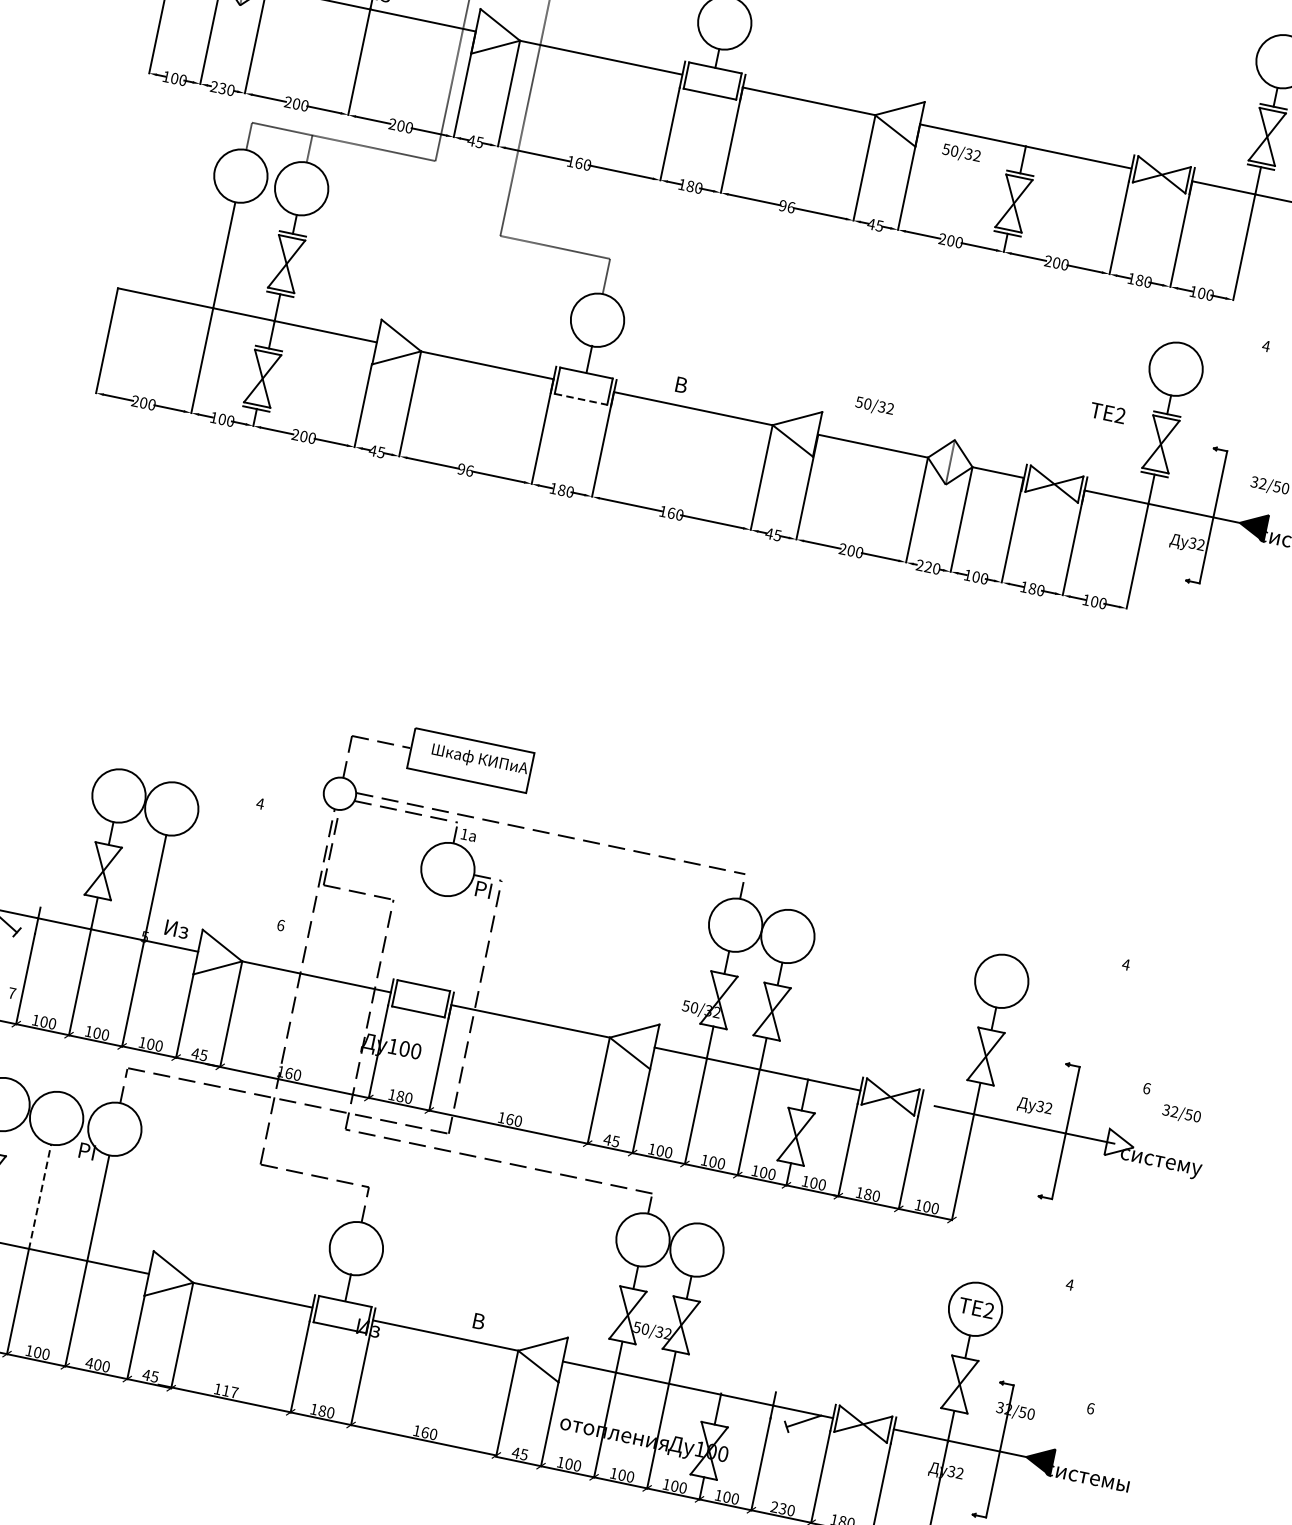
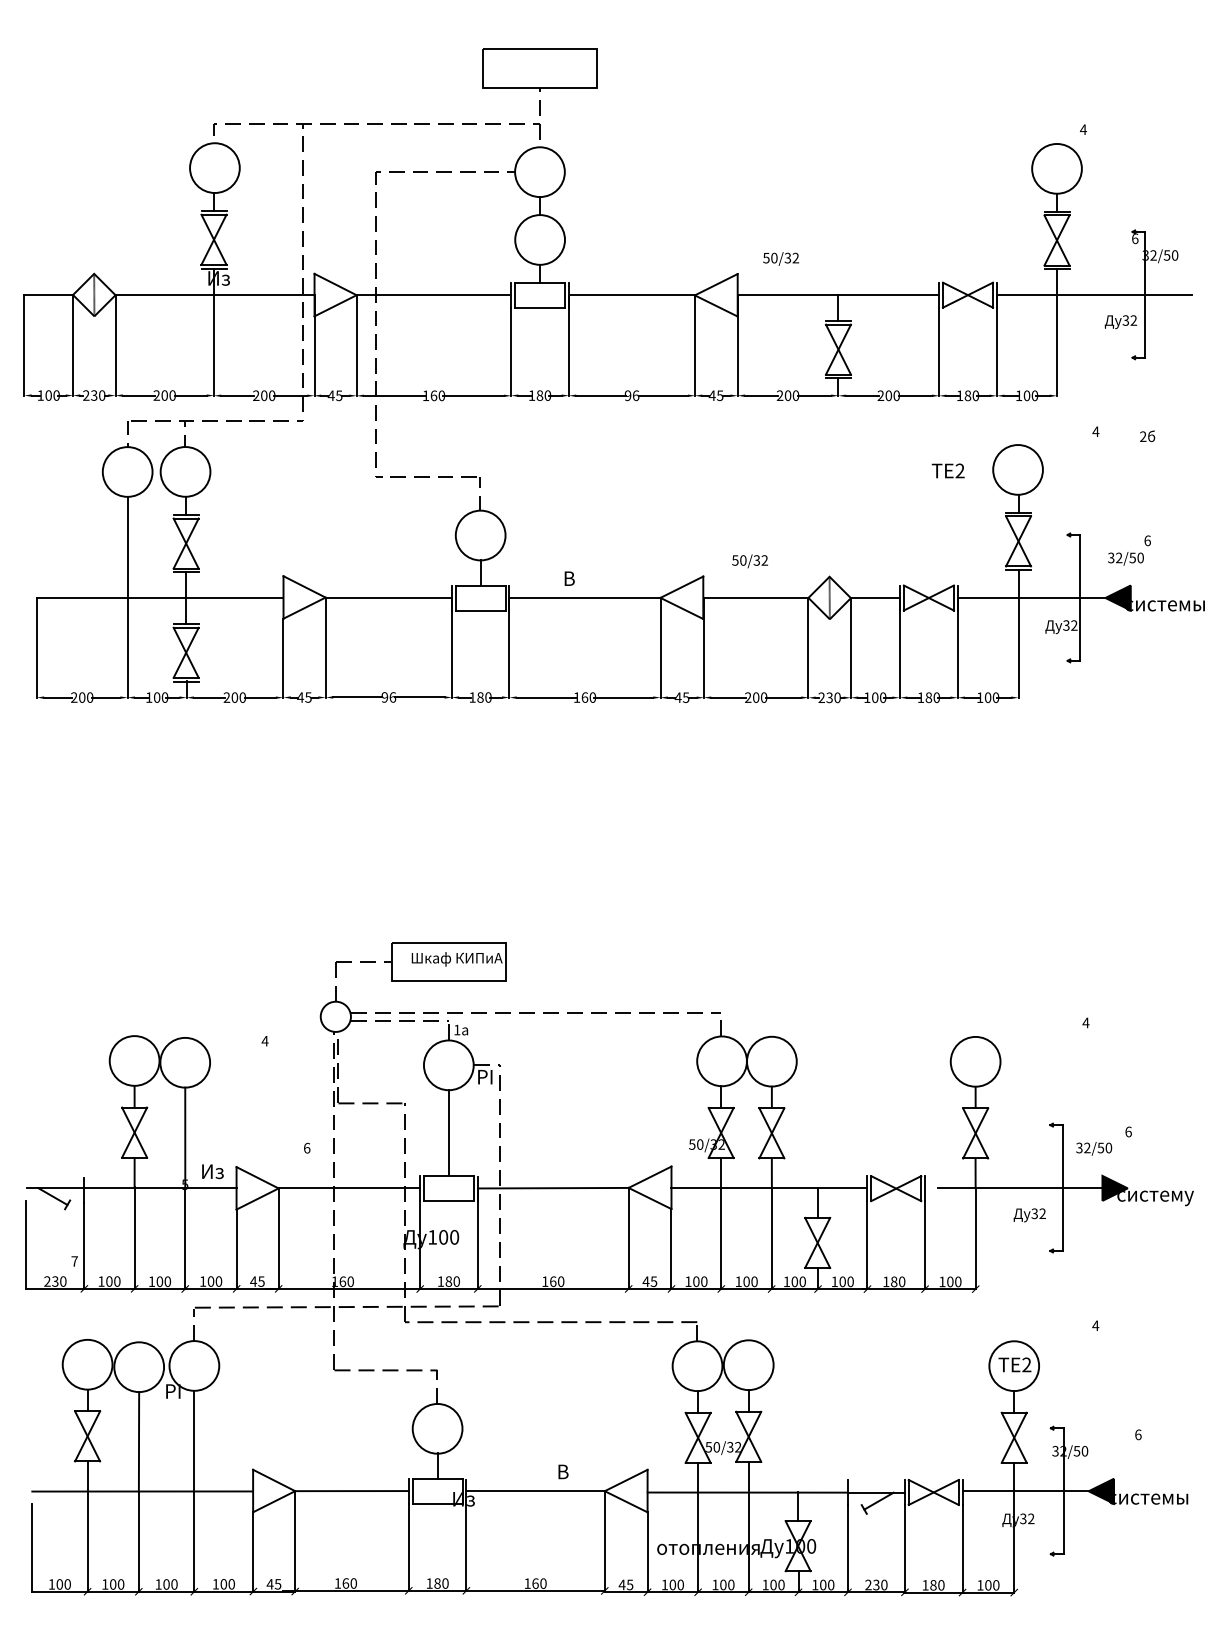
text: (961, 152) -> (780, 258), moved
line: (581, 399) -> (481, 610), dashed -> solid
text: (1107, 412) -> (947, 470), moved
text: (928, 567) -> (829, 698), 220 -> 230
line: (432, 939) -> (448, 1132), added
text: (1034, 1107) -> (1029, 1215), moved
text: (1182, 1113) -> (1094, 1148), moved
fill: (1119, 1143) -> (1114, 1187), added
line: (40, 1196) -> (139, 1441), dashed -> solid
text: (89, 1363) -> (215, 1584), 400 -> 100
text: (229, 1391) -> (349, 1583), 117 -> 160

